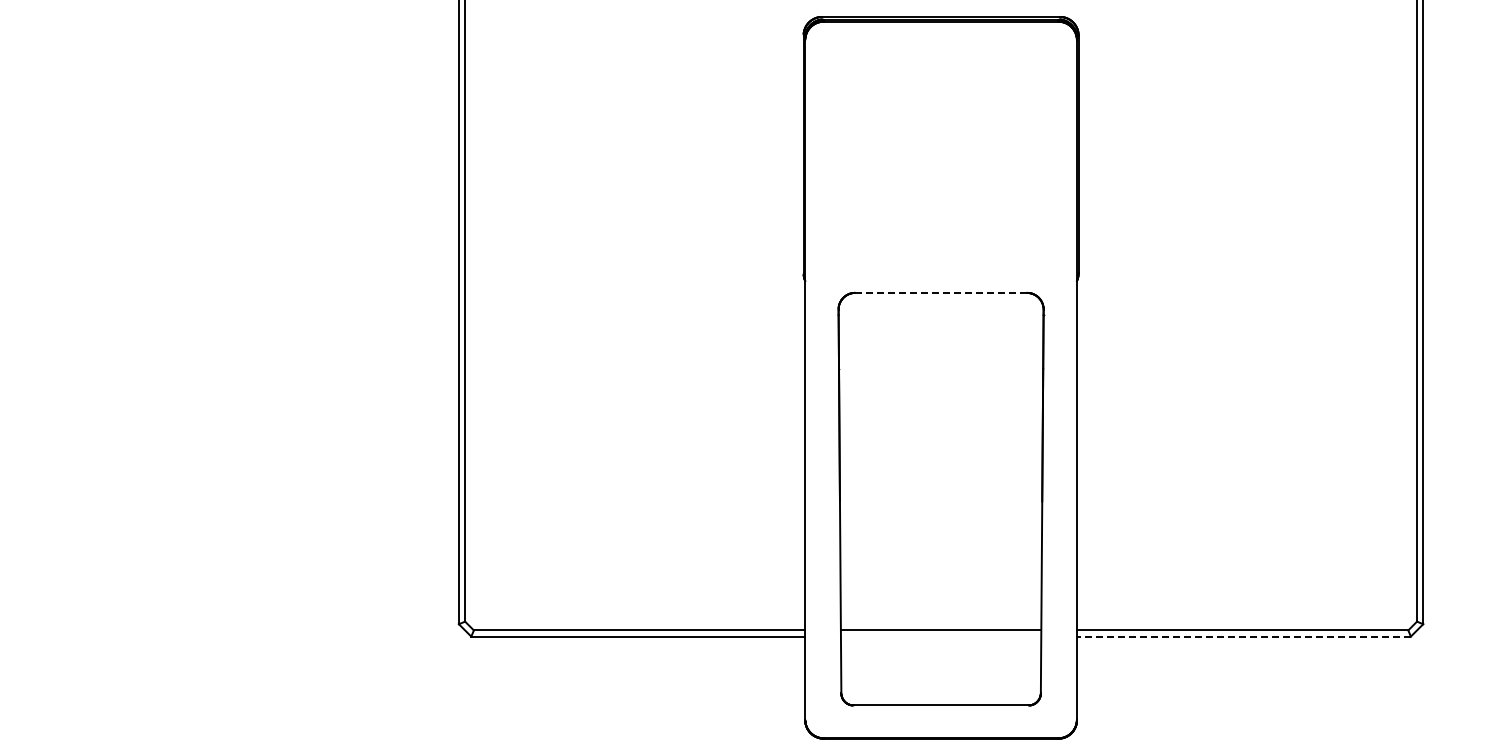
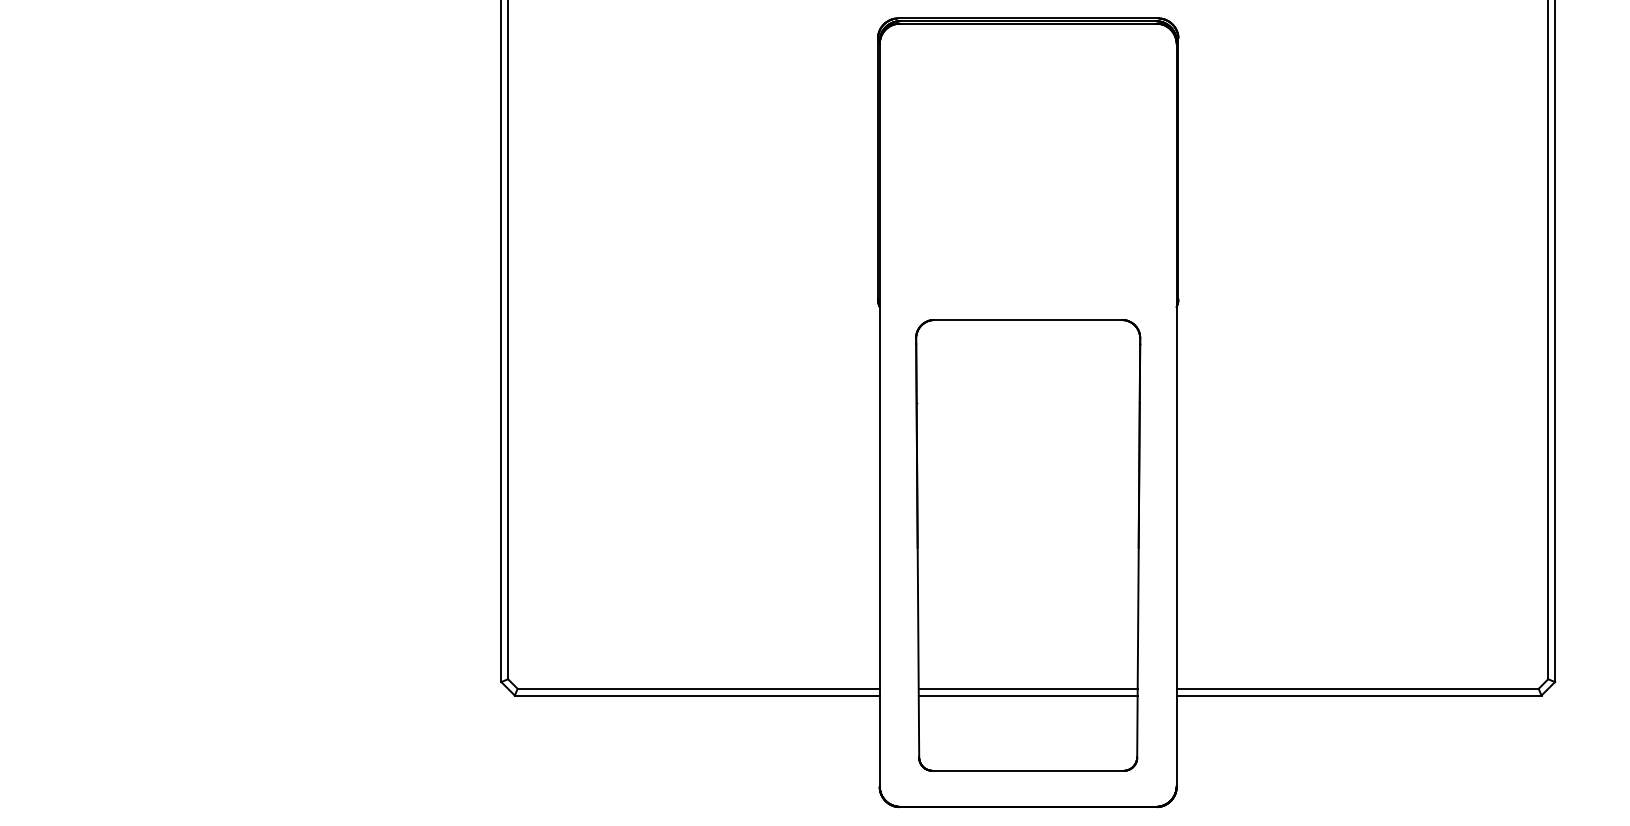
line: (941, 292) -> (1028, 319), dashed -> solid
line: (940, 636) -> (1027, 695), added
line: (1243, 636) -> (1358, 695), dashed -> solid

